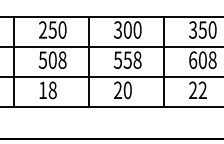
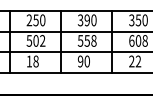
text: (126, 30) -> (86, 20), 300 -> 390
text: (62, 59) -> (42, 40), 508 -> 502
text: (117, 90) -> (80, 61), 20 -> 90

